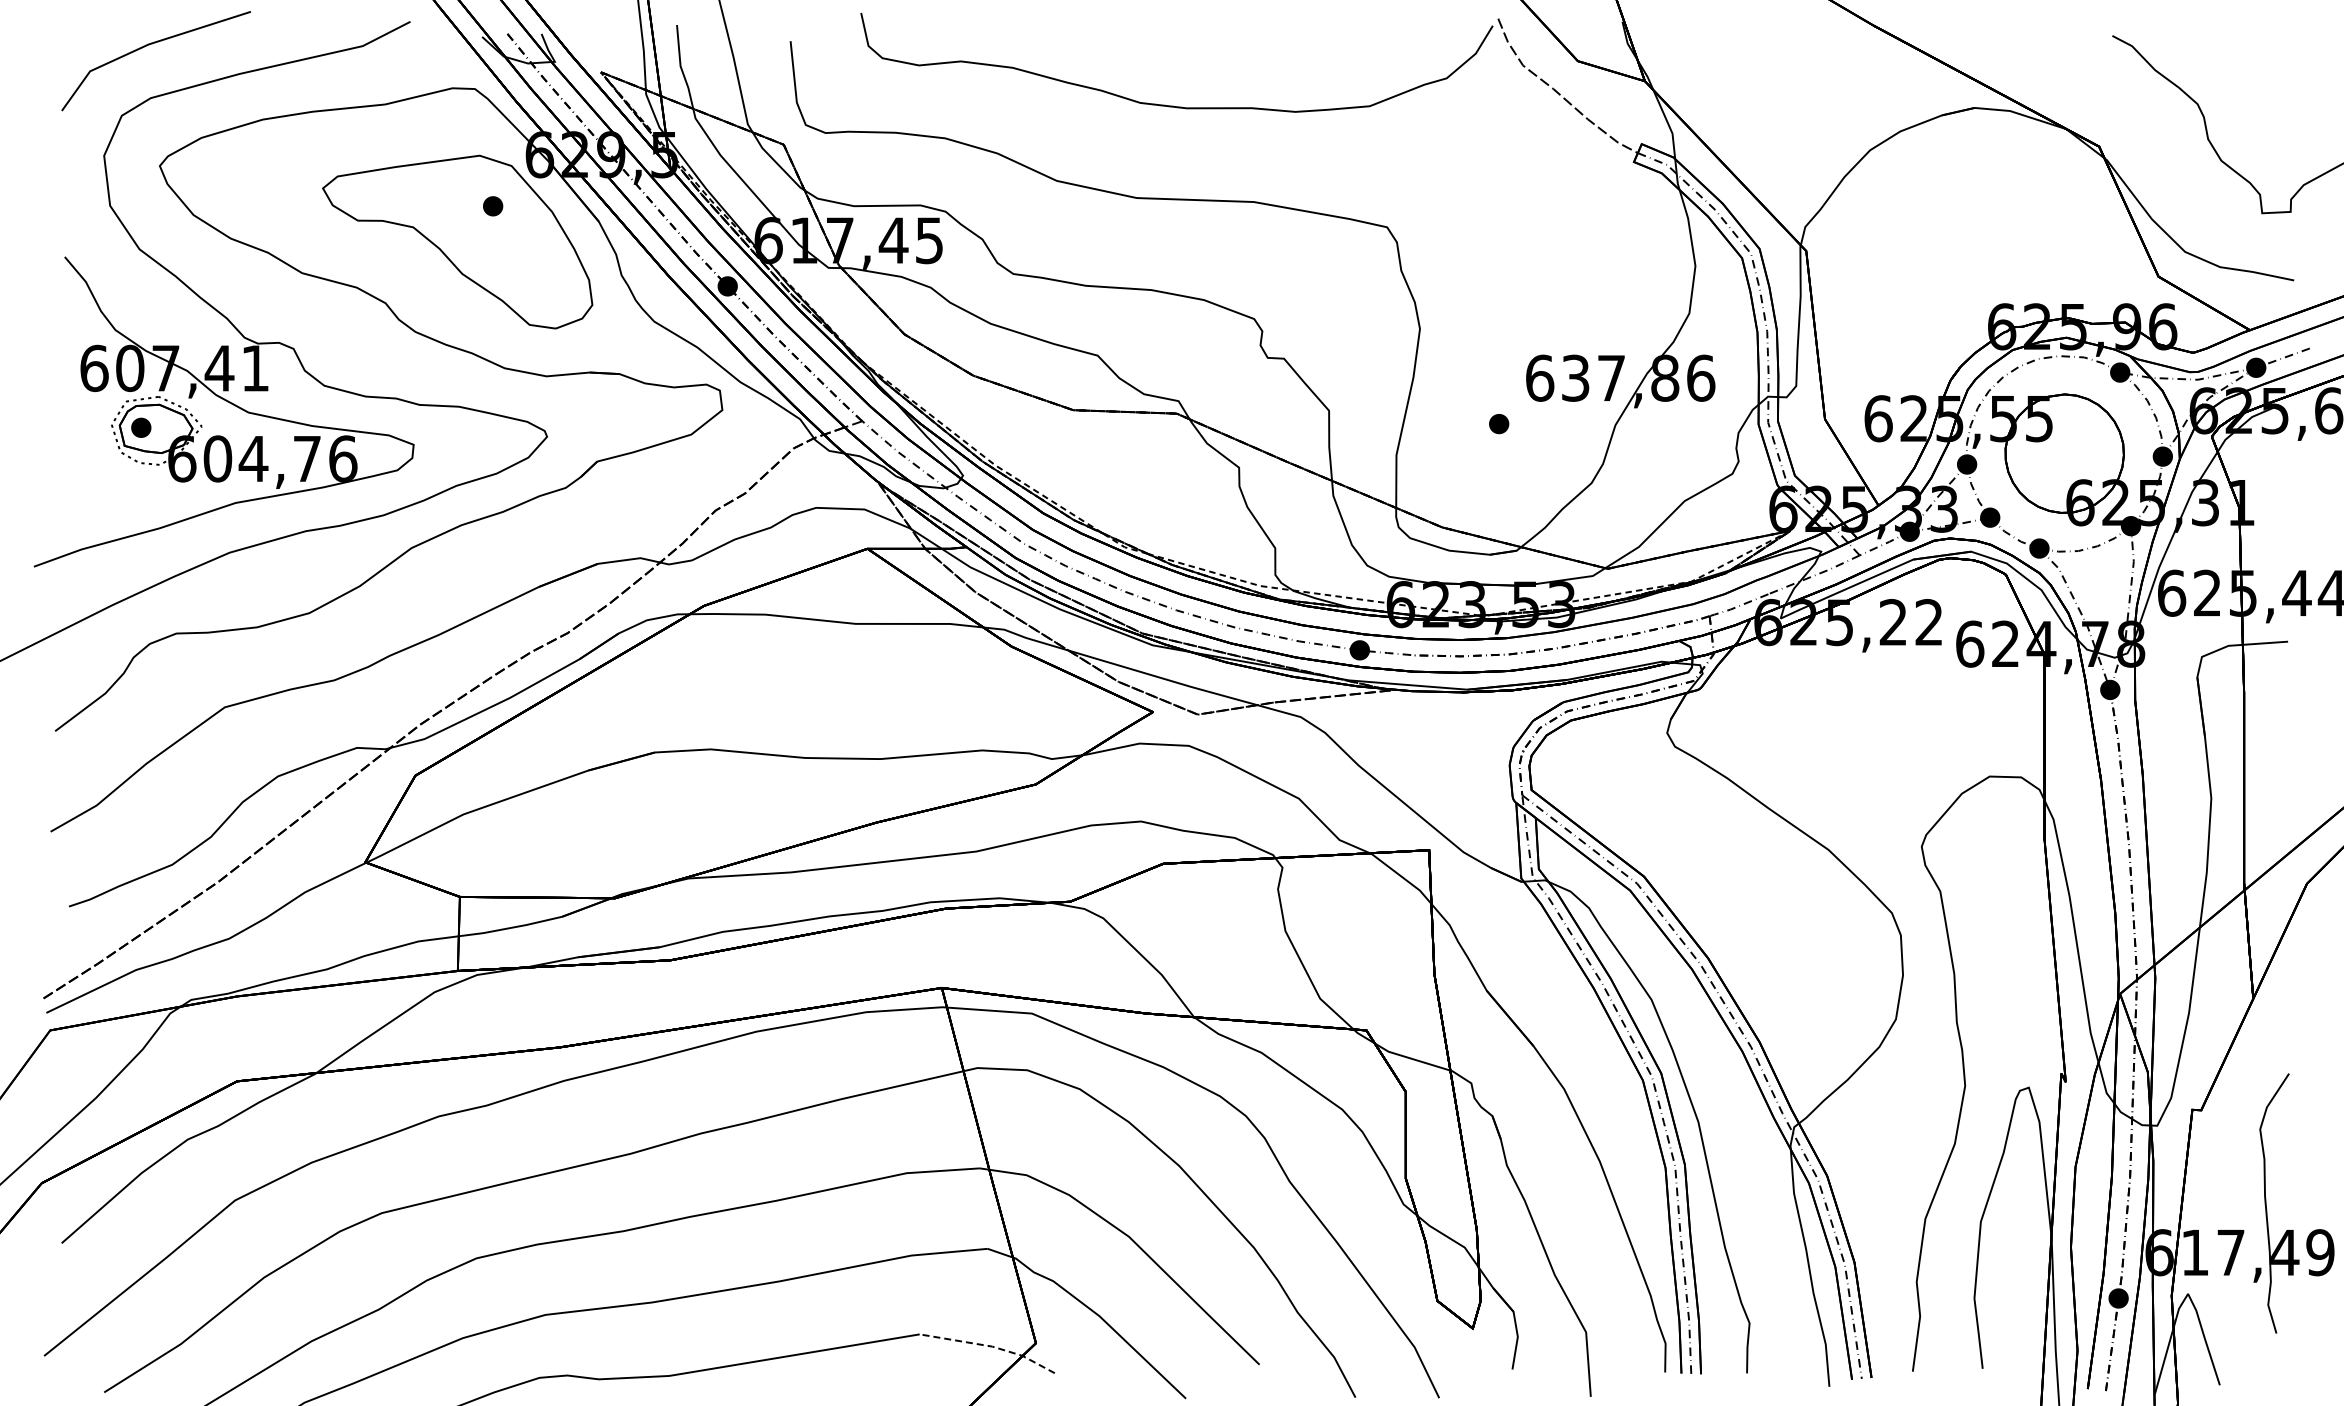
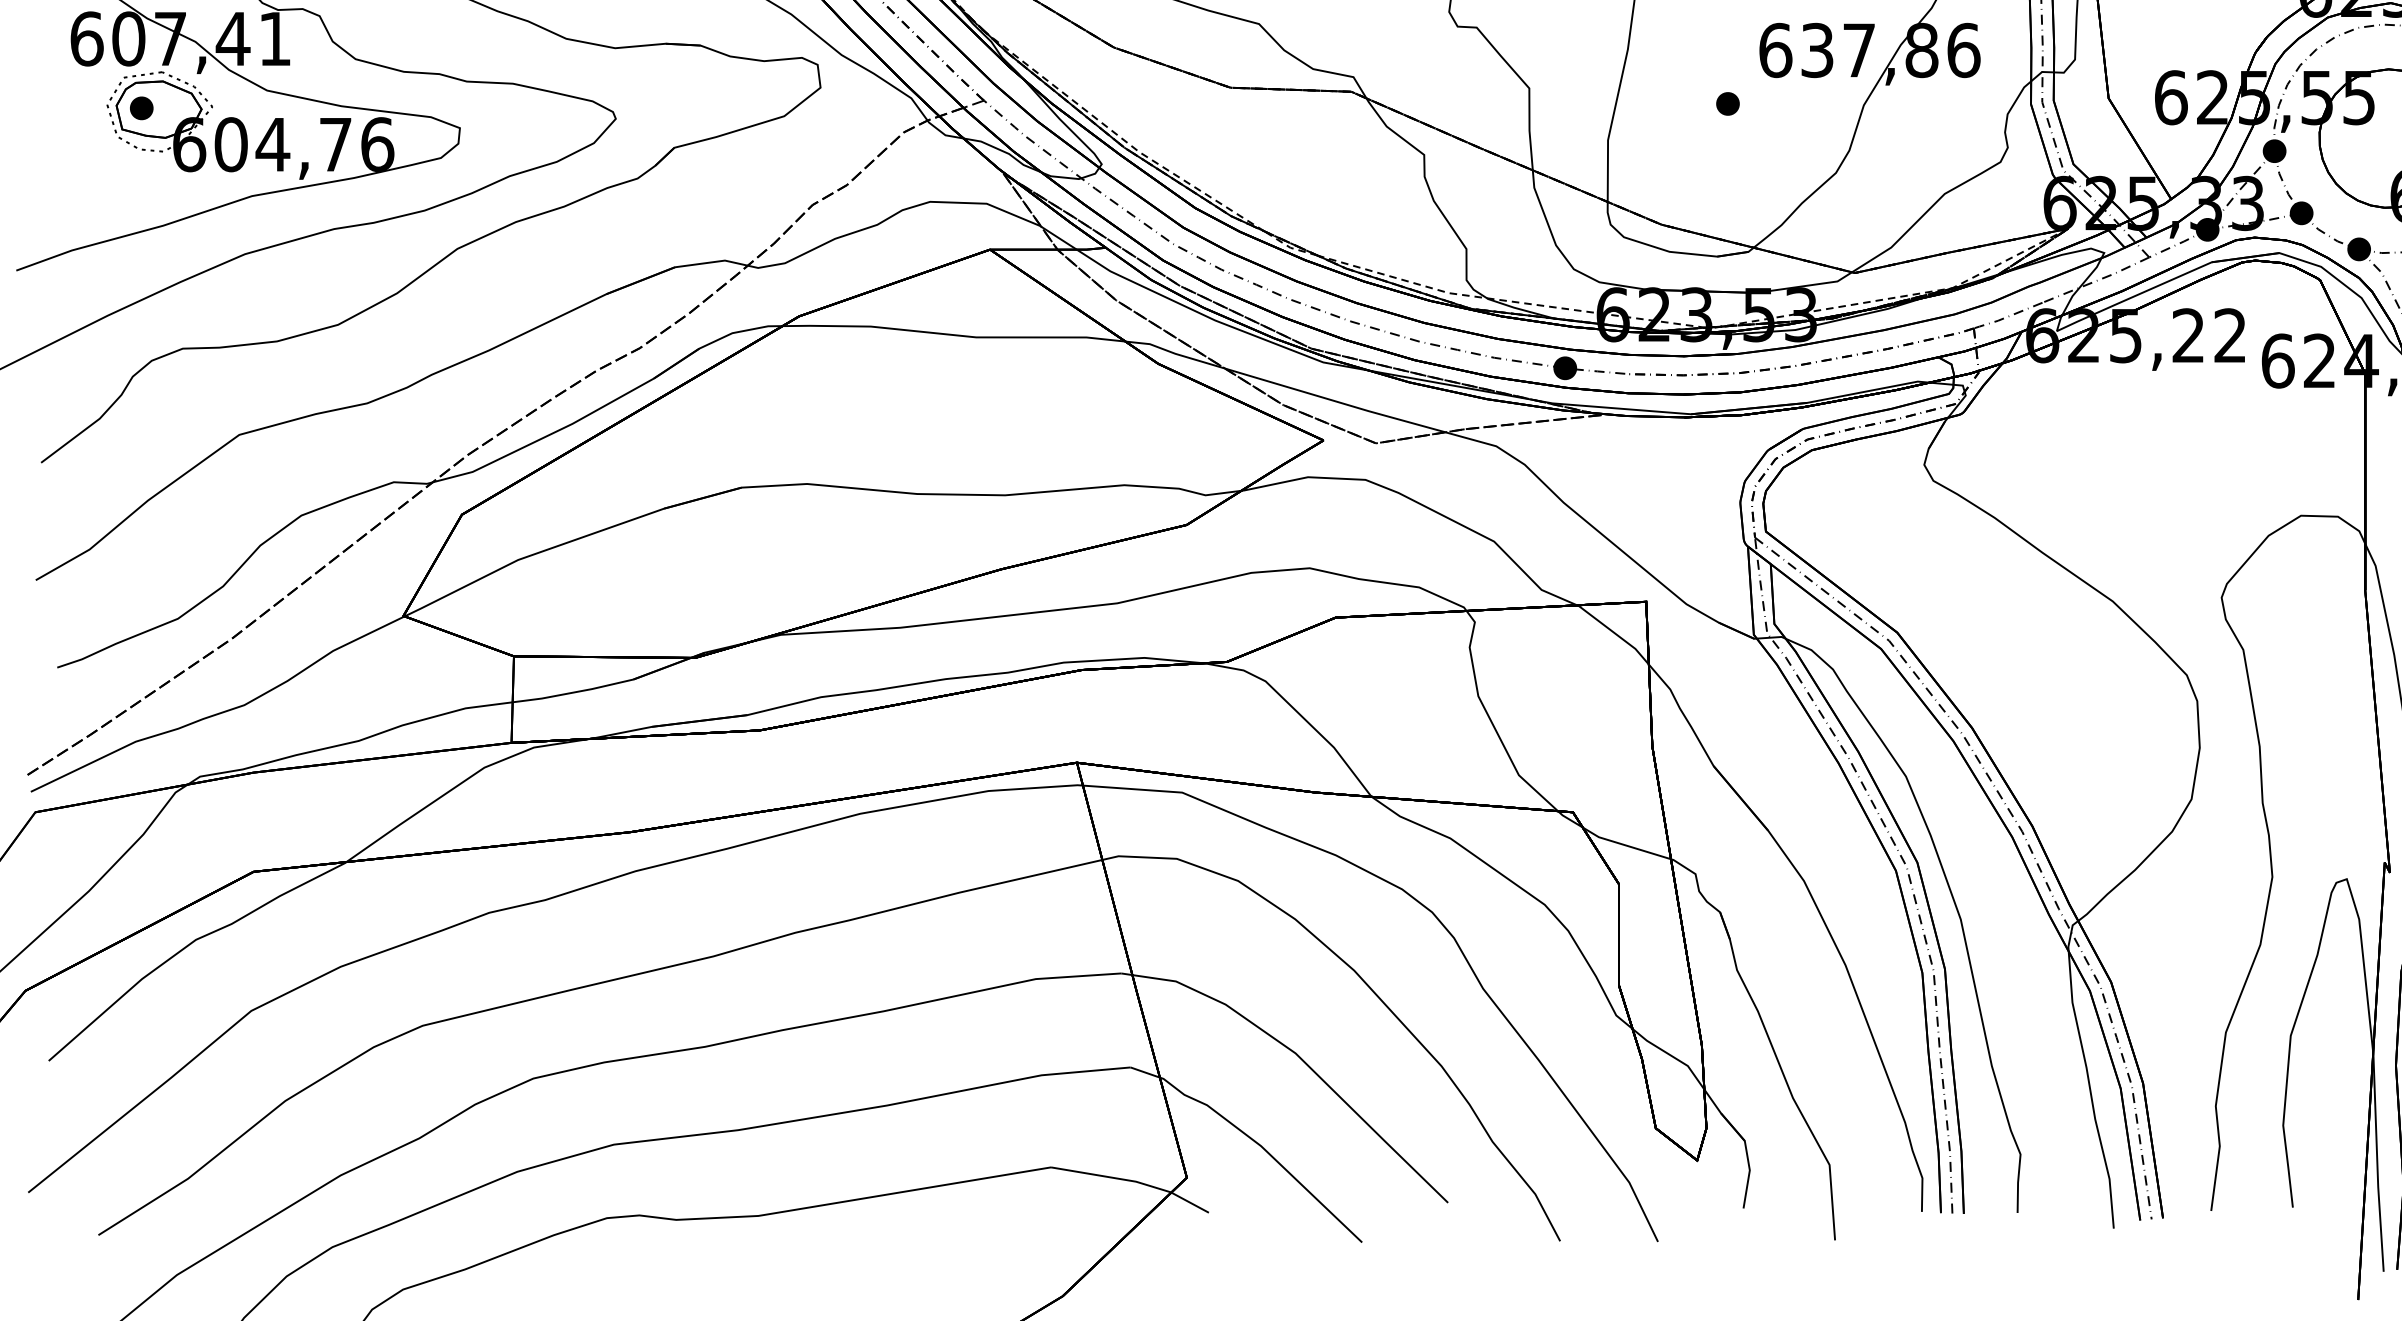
line: (990, 1346) -> (1133, 1181), dashed -> solid

